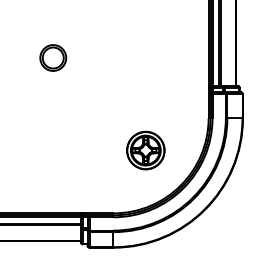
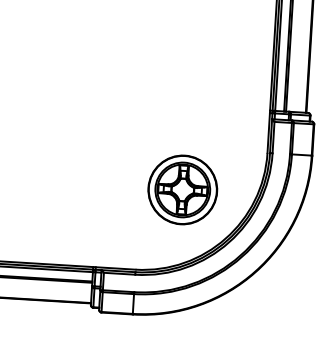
part: (53, 57) -> (69, 61), removed
part: (145, 150) -> (182, 190), size x1.4

